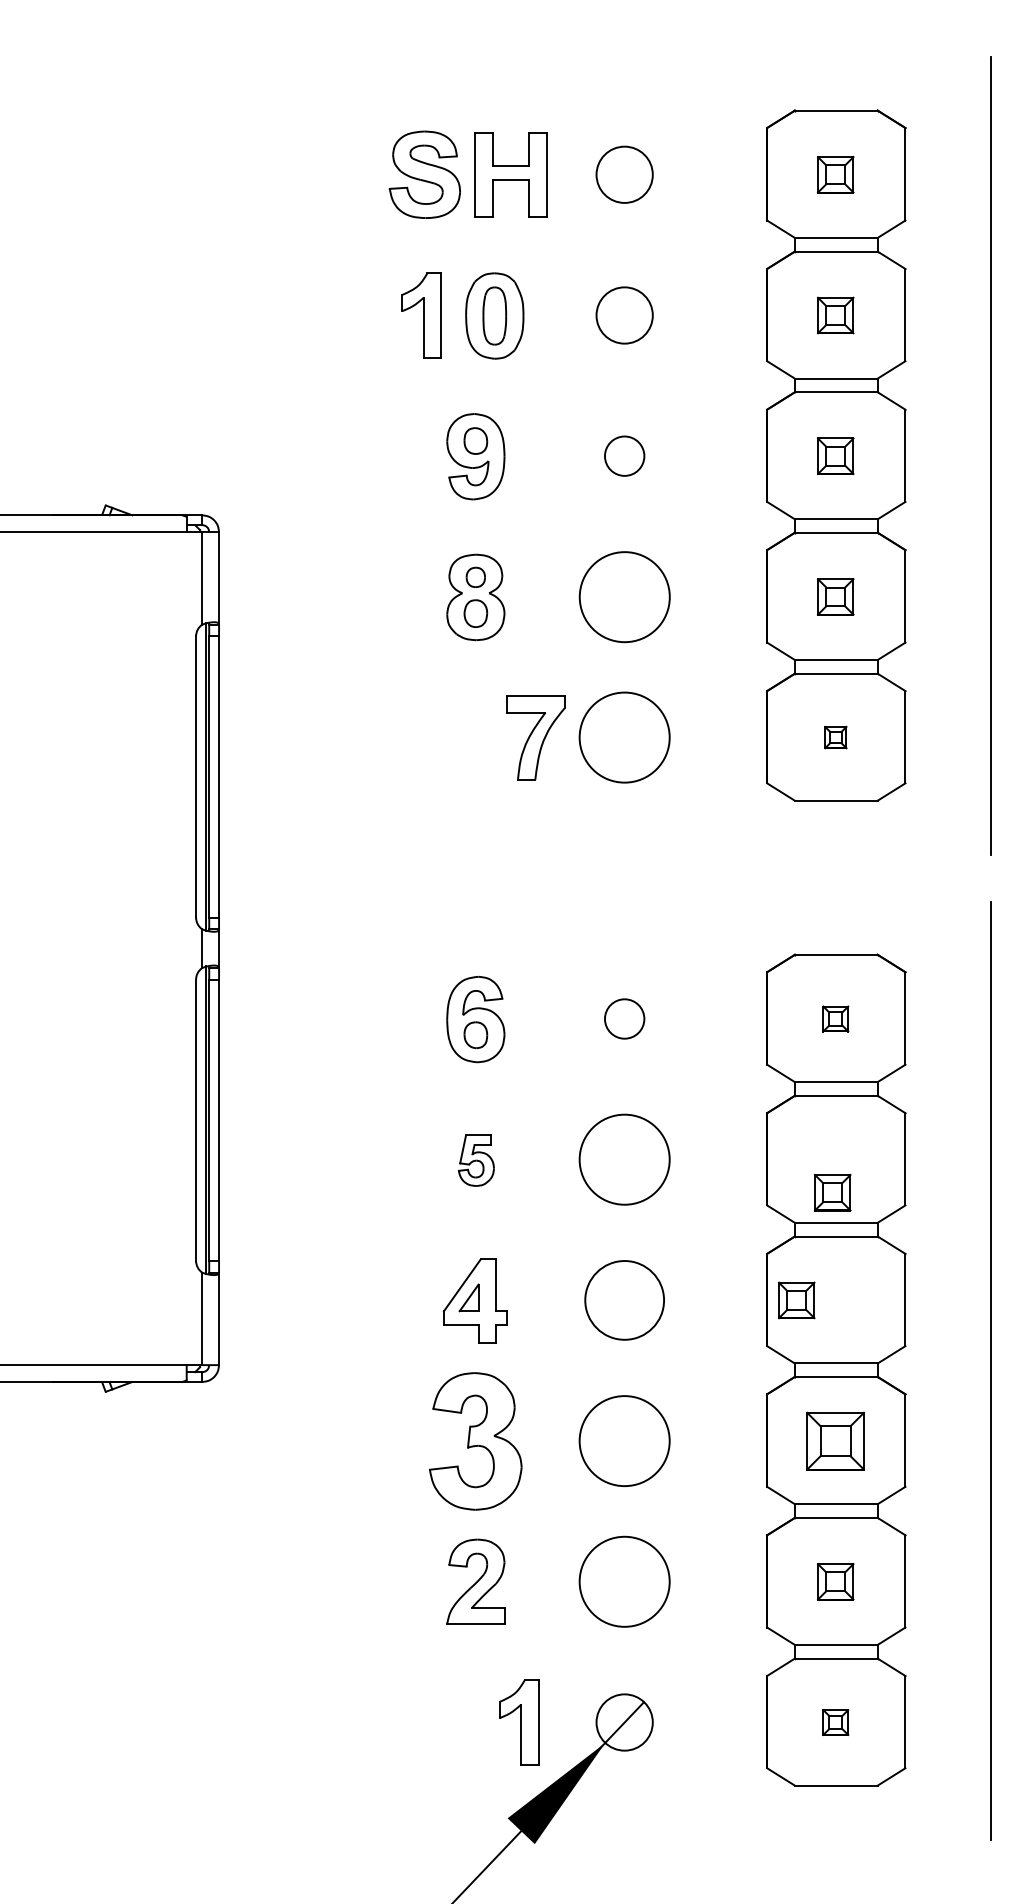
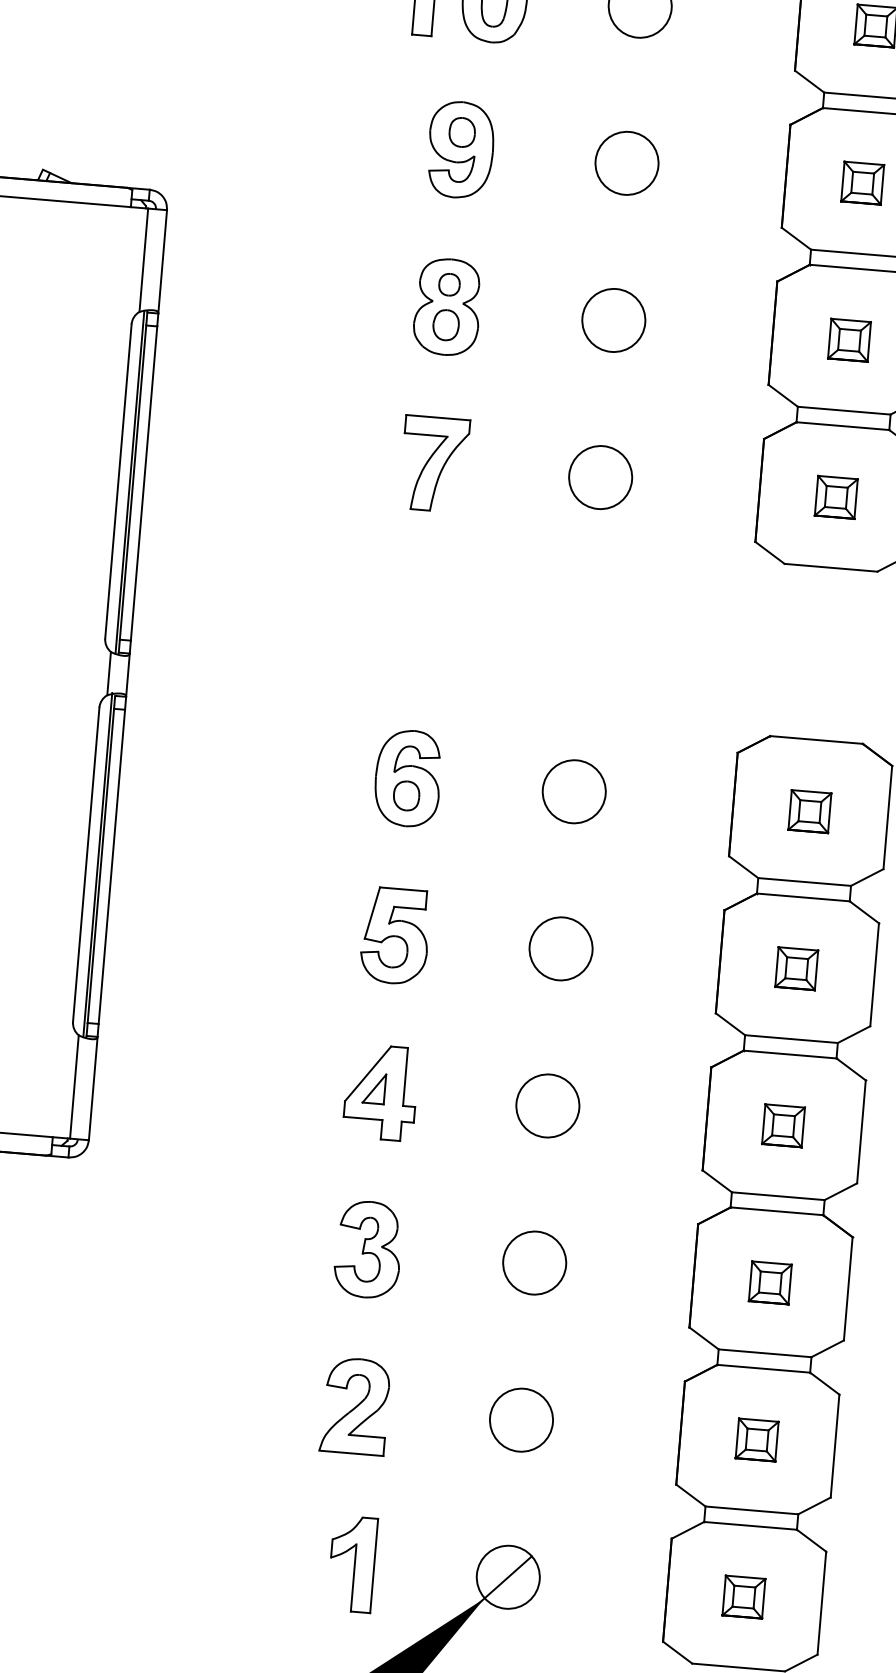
circle: (624, 456) -> (626, 163), size x1.43
circle: (624, 596) -> (613, 320), size x0.62
part: (535, 737) -> (434, 463), moved
circle: (624, 737) -> (600, 477), size x0.62
part: (835, 737) -> (836, 497), size x1.67
circle: (624, 1018) -> (574, 791), size x1.43
part: (835, 1018) -> (809, 810), size x1.43
circle: (624, 1159) -> (560, 948), size x0.62
part: (476, 1160) -> (395, 935), size x1.67
part: (832, 1192) -> (796, 968), moved
circle: (624, 1300) -> (547, 1106), size x0.71
part: (796, 1300) -> (783, 1125), moved
circle: (624, 1440) -> (534, 1262), size x0.62
part: (835, 1440) -> (770, 1282), size x0.62
part: (475, 1441) -> (368, 1249), size x0.62
circle: (624, 1581) -> (521, 1419), size x0.62
part: (519, 1722) -> (352, 1564), moved
part: (835, 1722) -> (743, 1597), size x1.43

